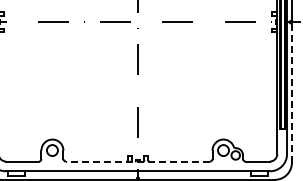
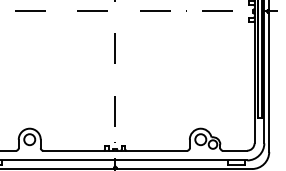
line: (291, 93) -> (268, 82), dashed -> solid
line: (137, 161) -> (114, 150), dashed -> solid

